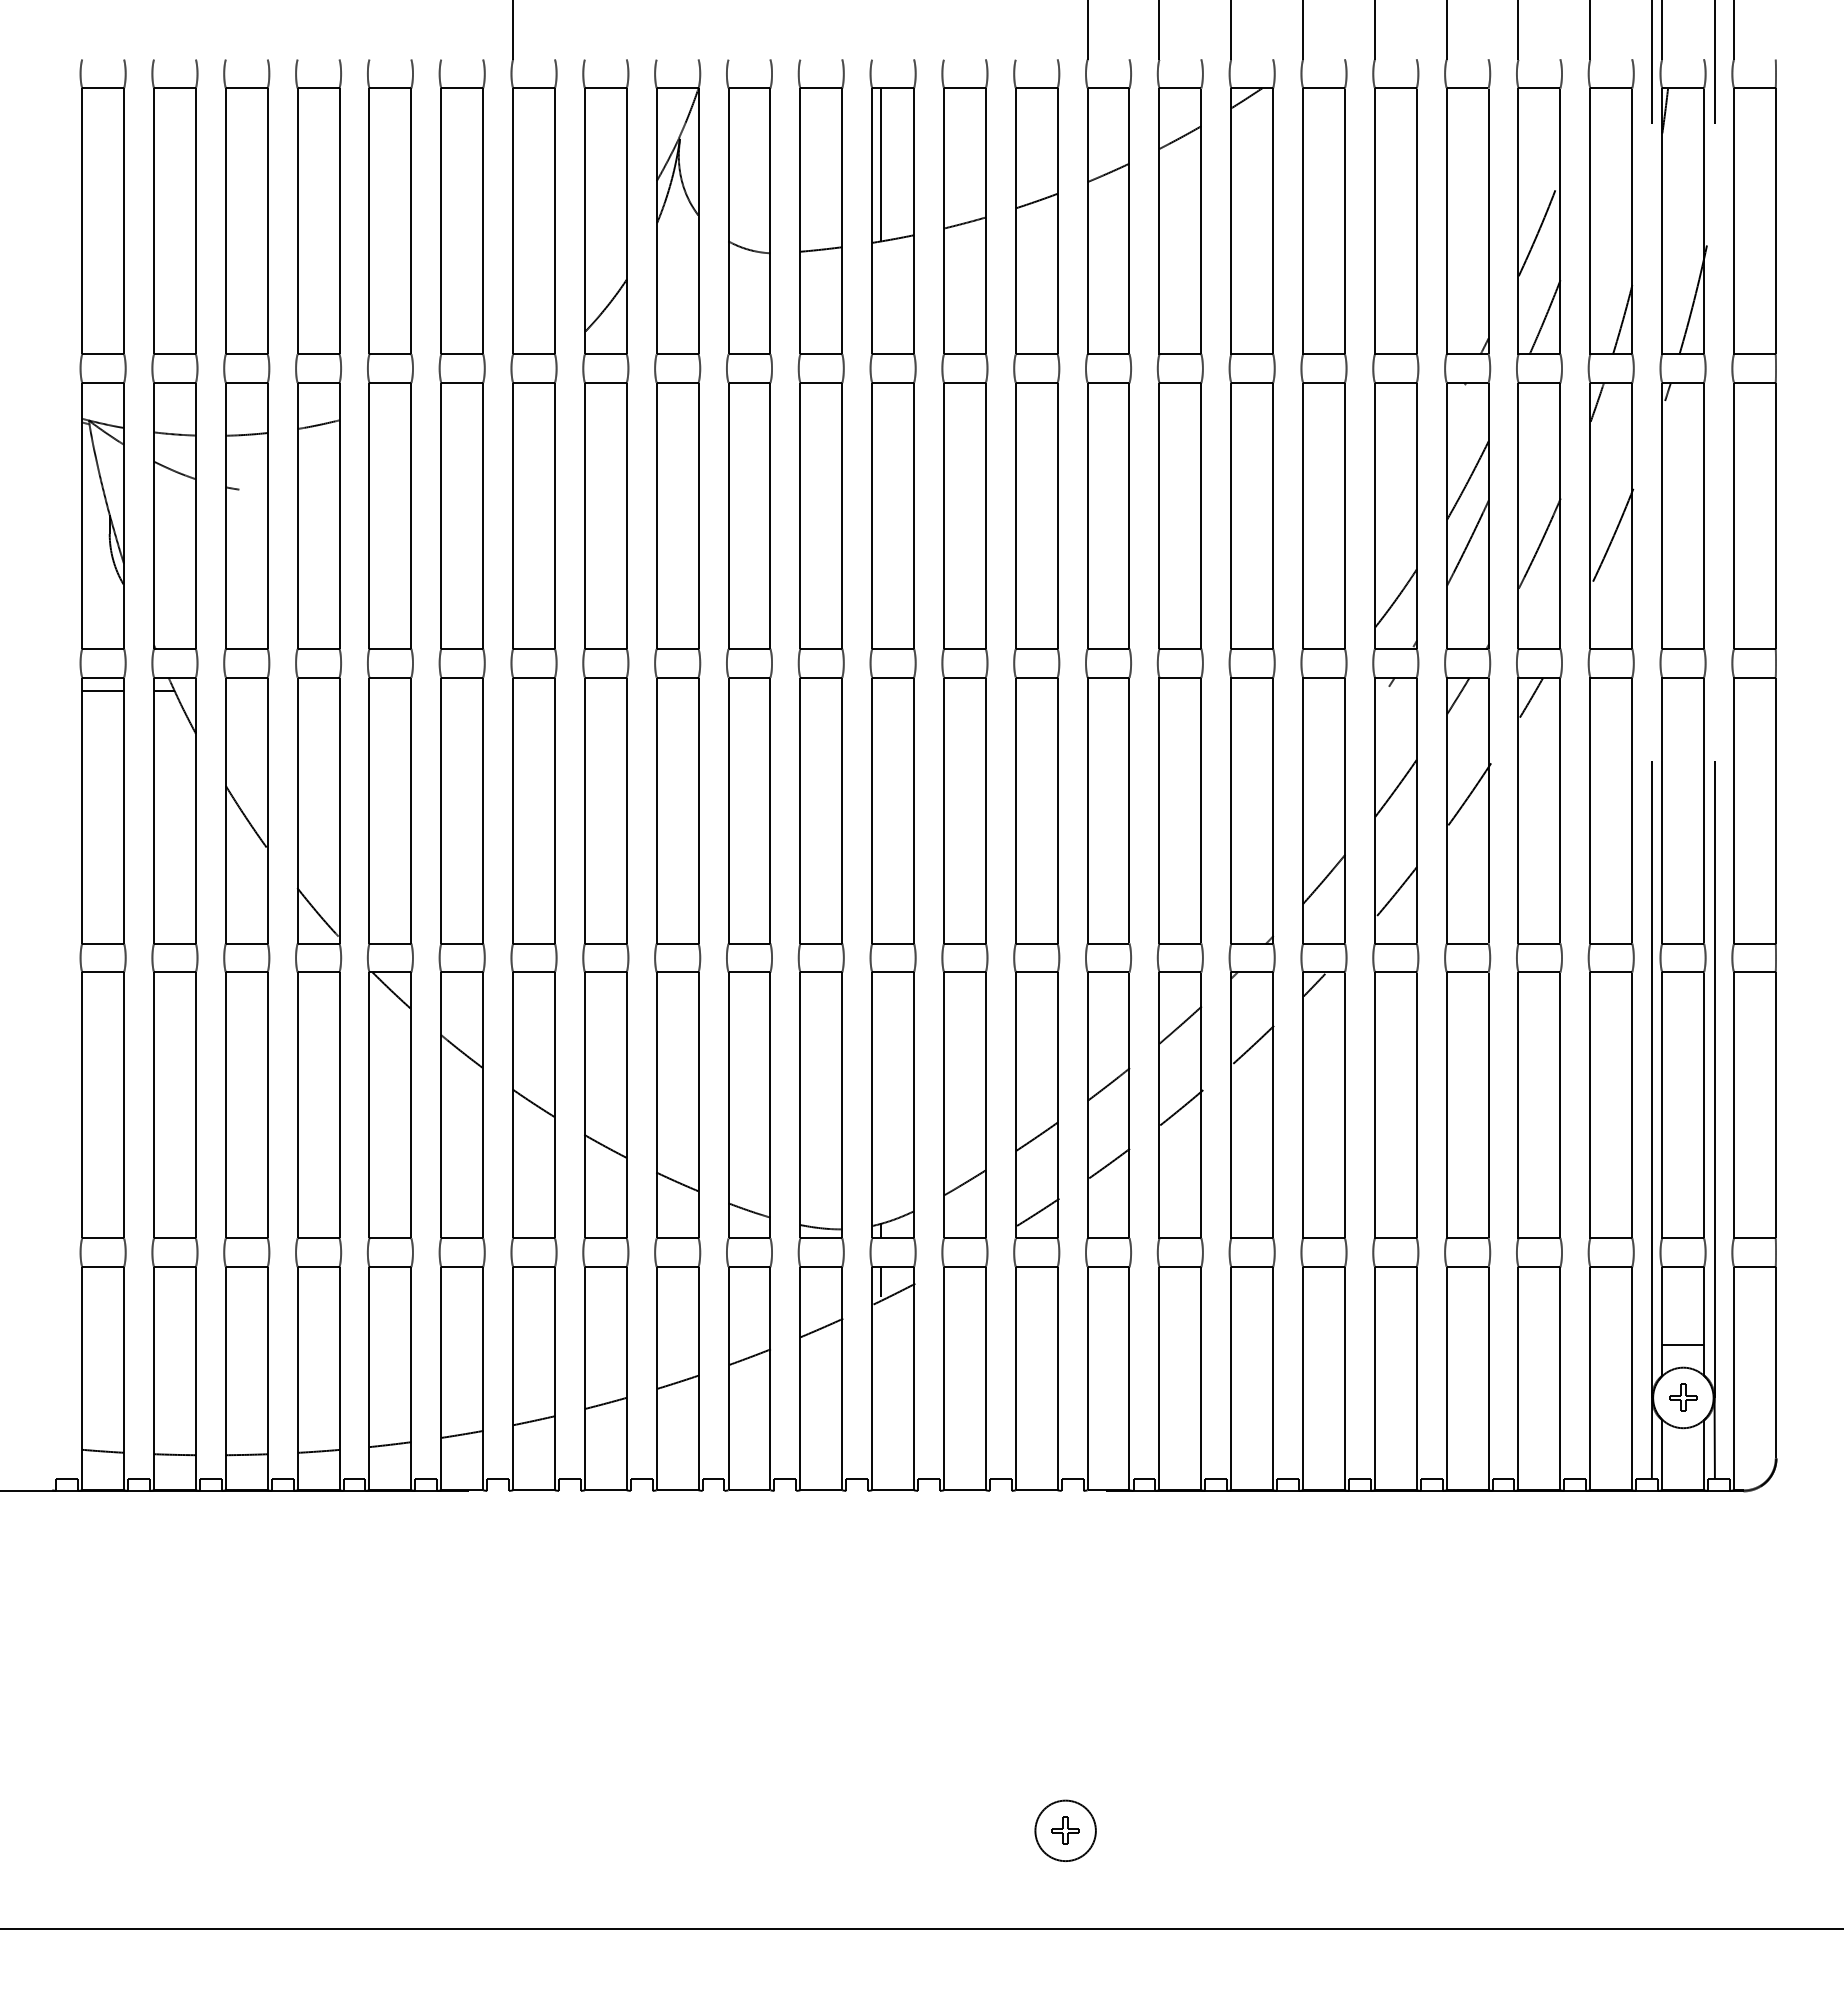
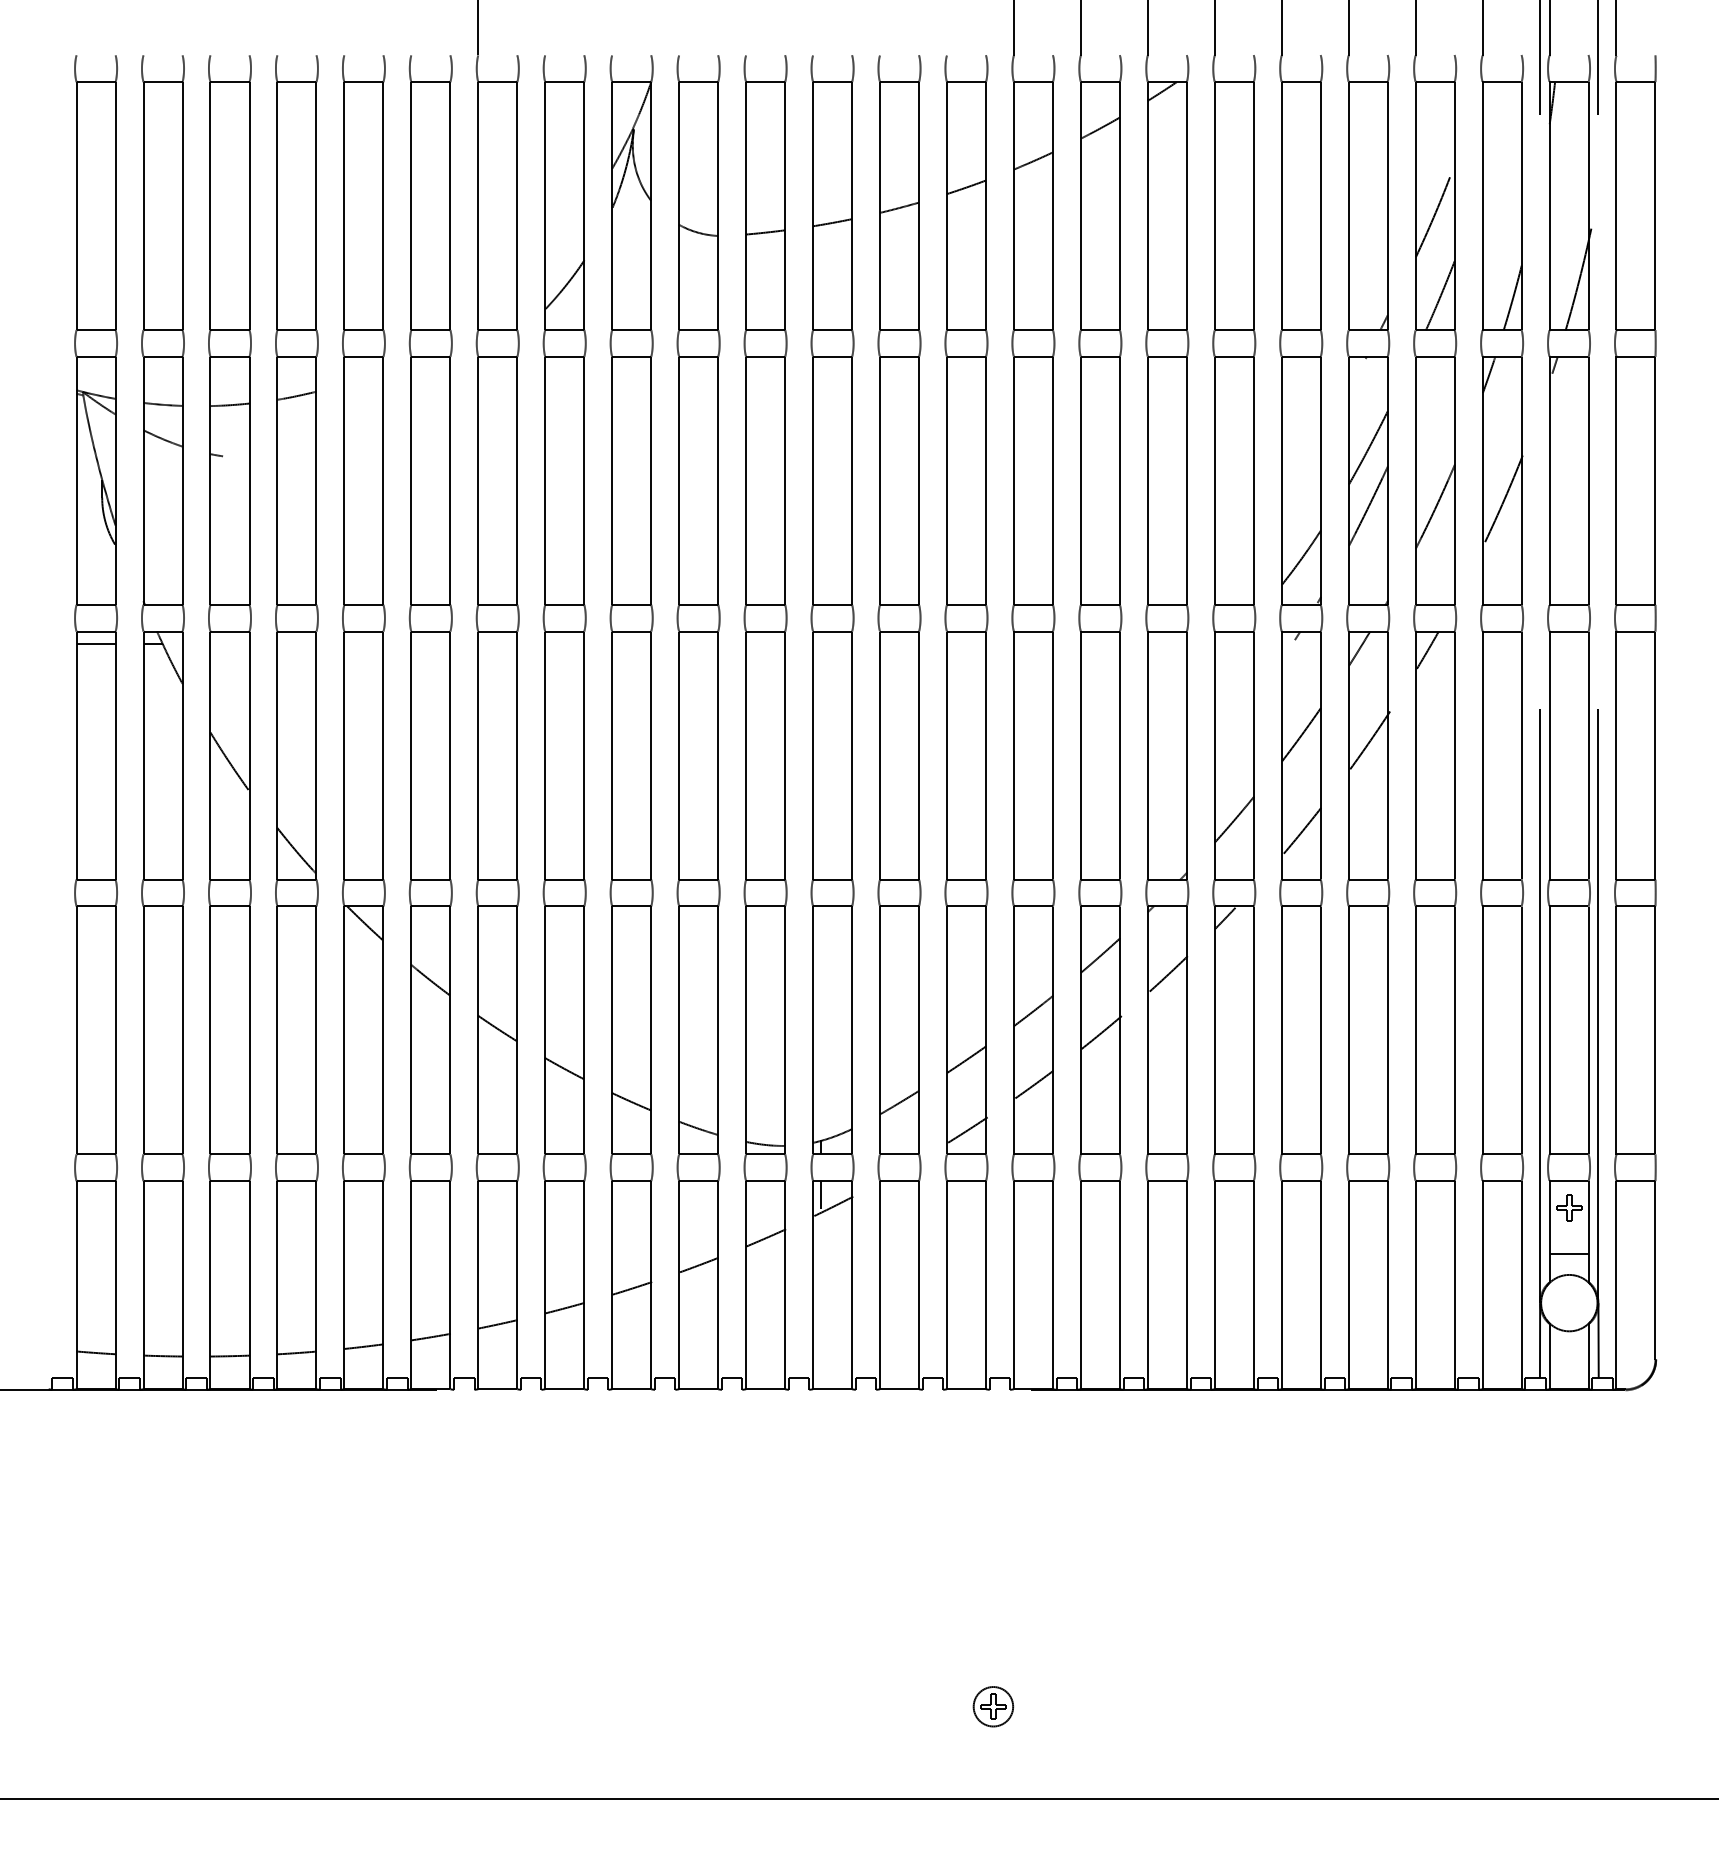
line: (880, 164) -> (820, 153), removed
part: (1683, 1397) -> (1569, 1207), moved
circle: (1065, 1830) -> (993, 1706), size x0.7

